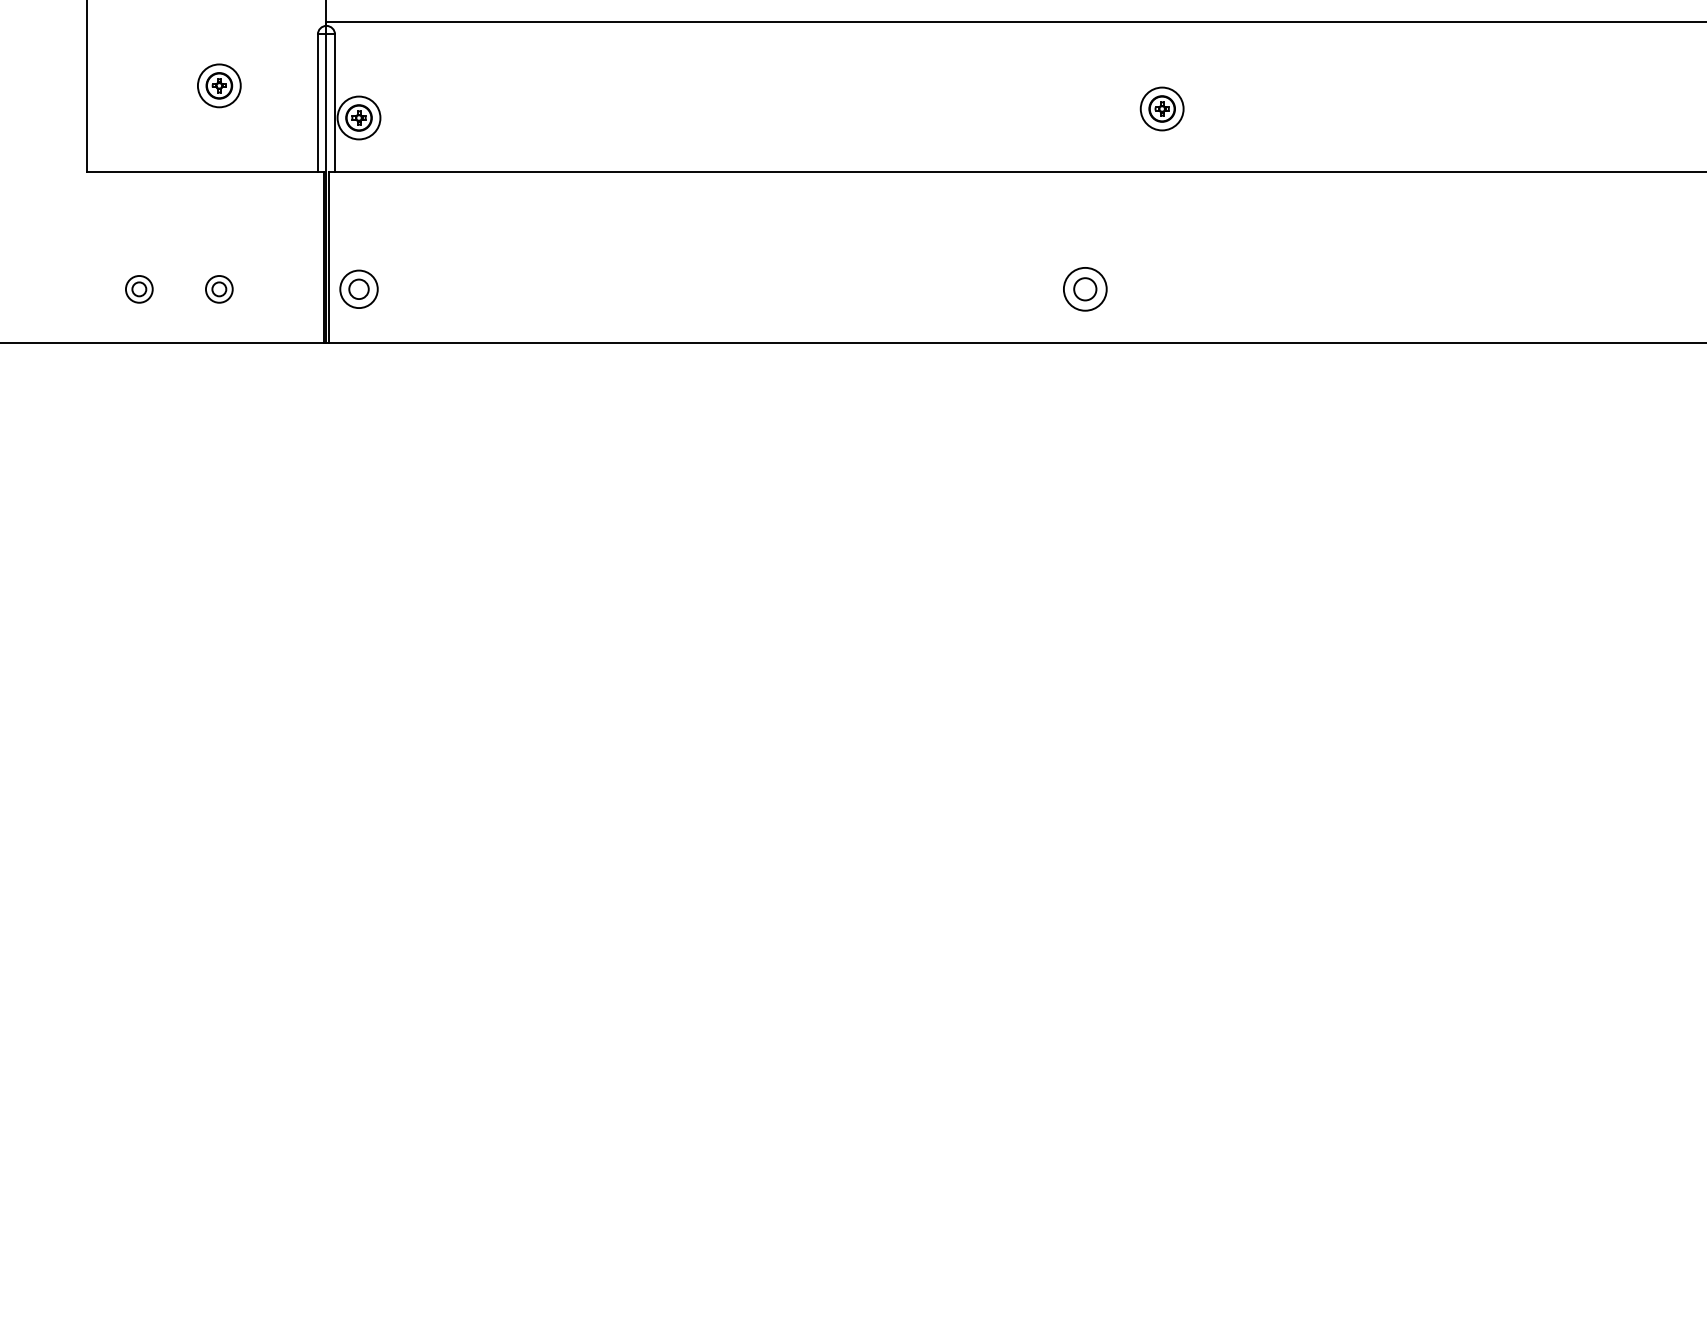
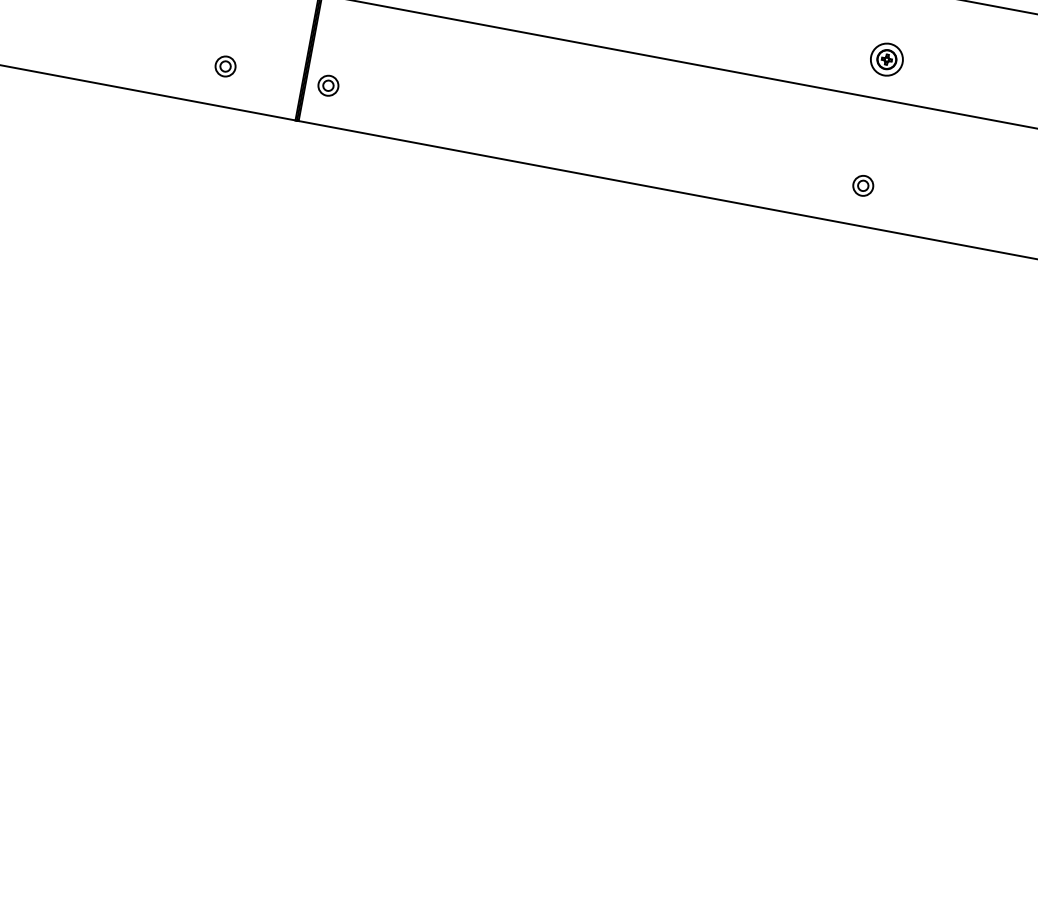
part: (1161, 108) -> (886, 59), moved
part: (139, 289) -> (166, 55), removed
part: (358, 289) -> (328, 85), size x0.71
part: (1084, 289) -> (862, 185), size x0.62

